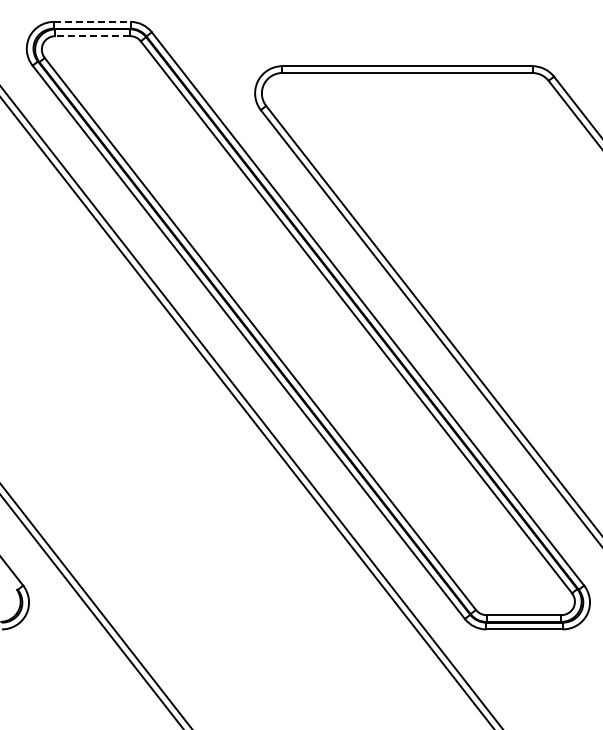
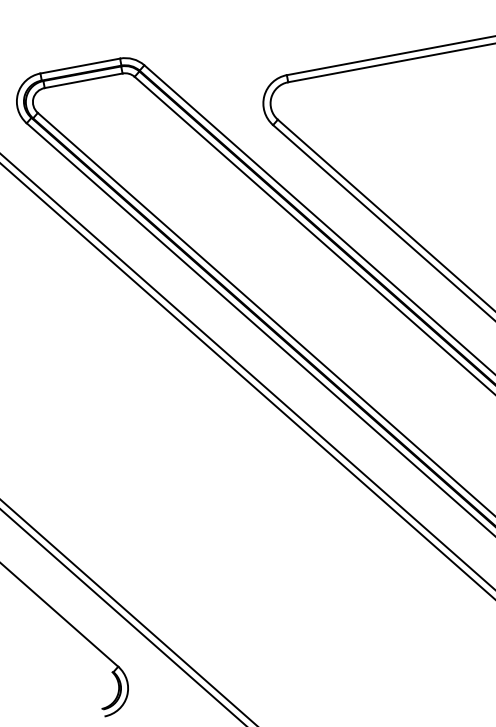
line: (92, 21) -> (80, 65), dashed -> solid
line: (92, 36) -> (83, 81), dashed -> solid

